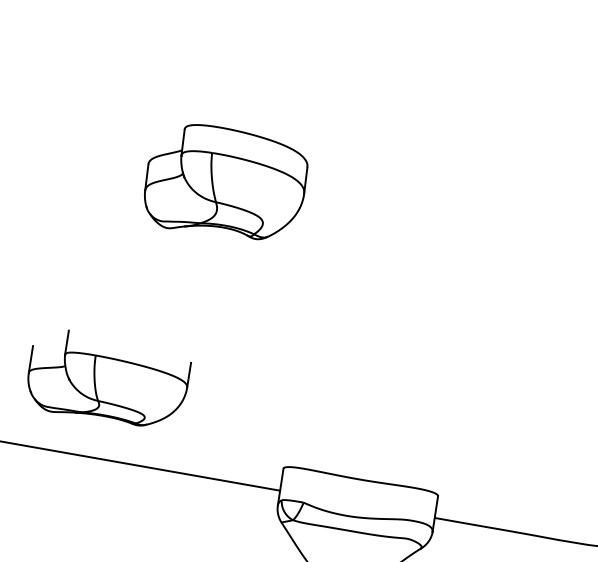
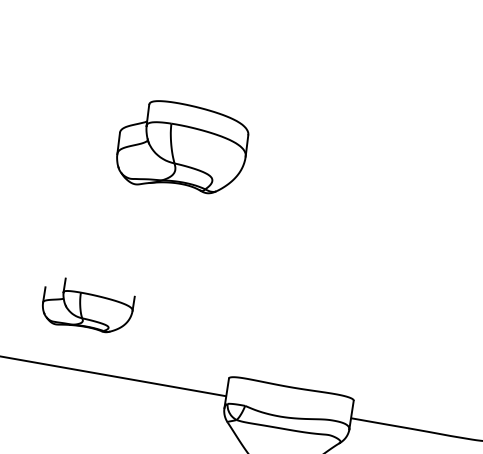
part: (109, 378) -> (88, 305), size x0.7

